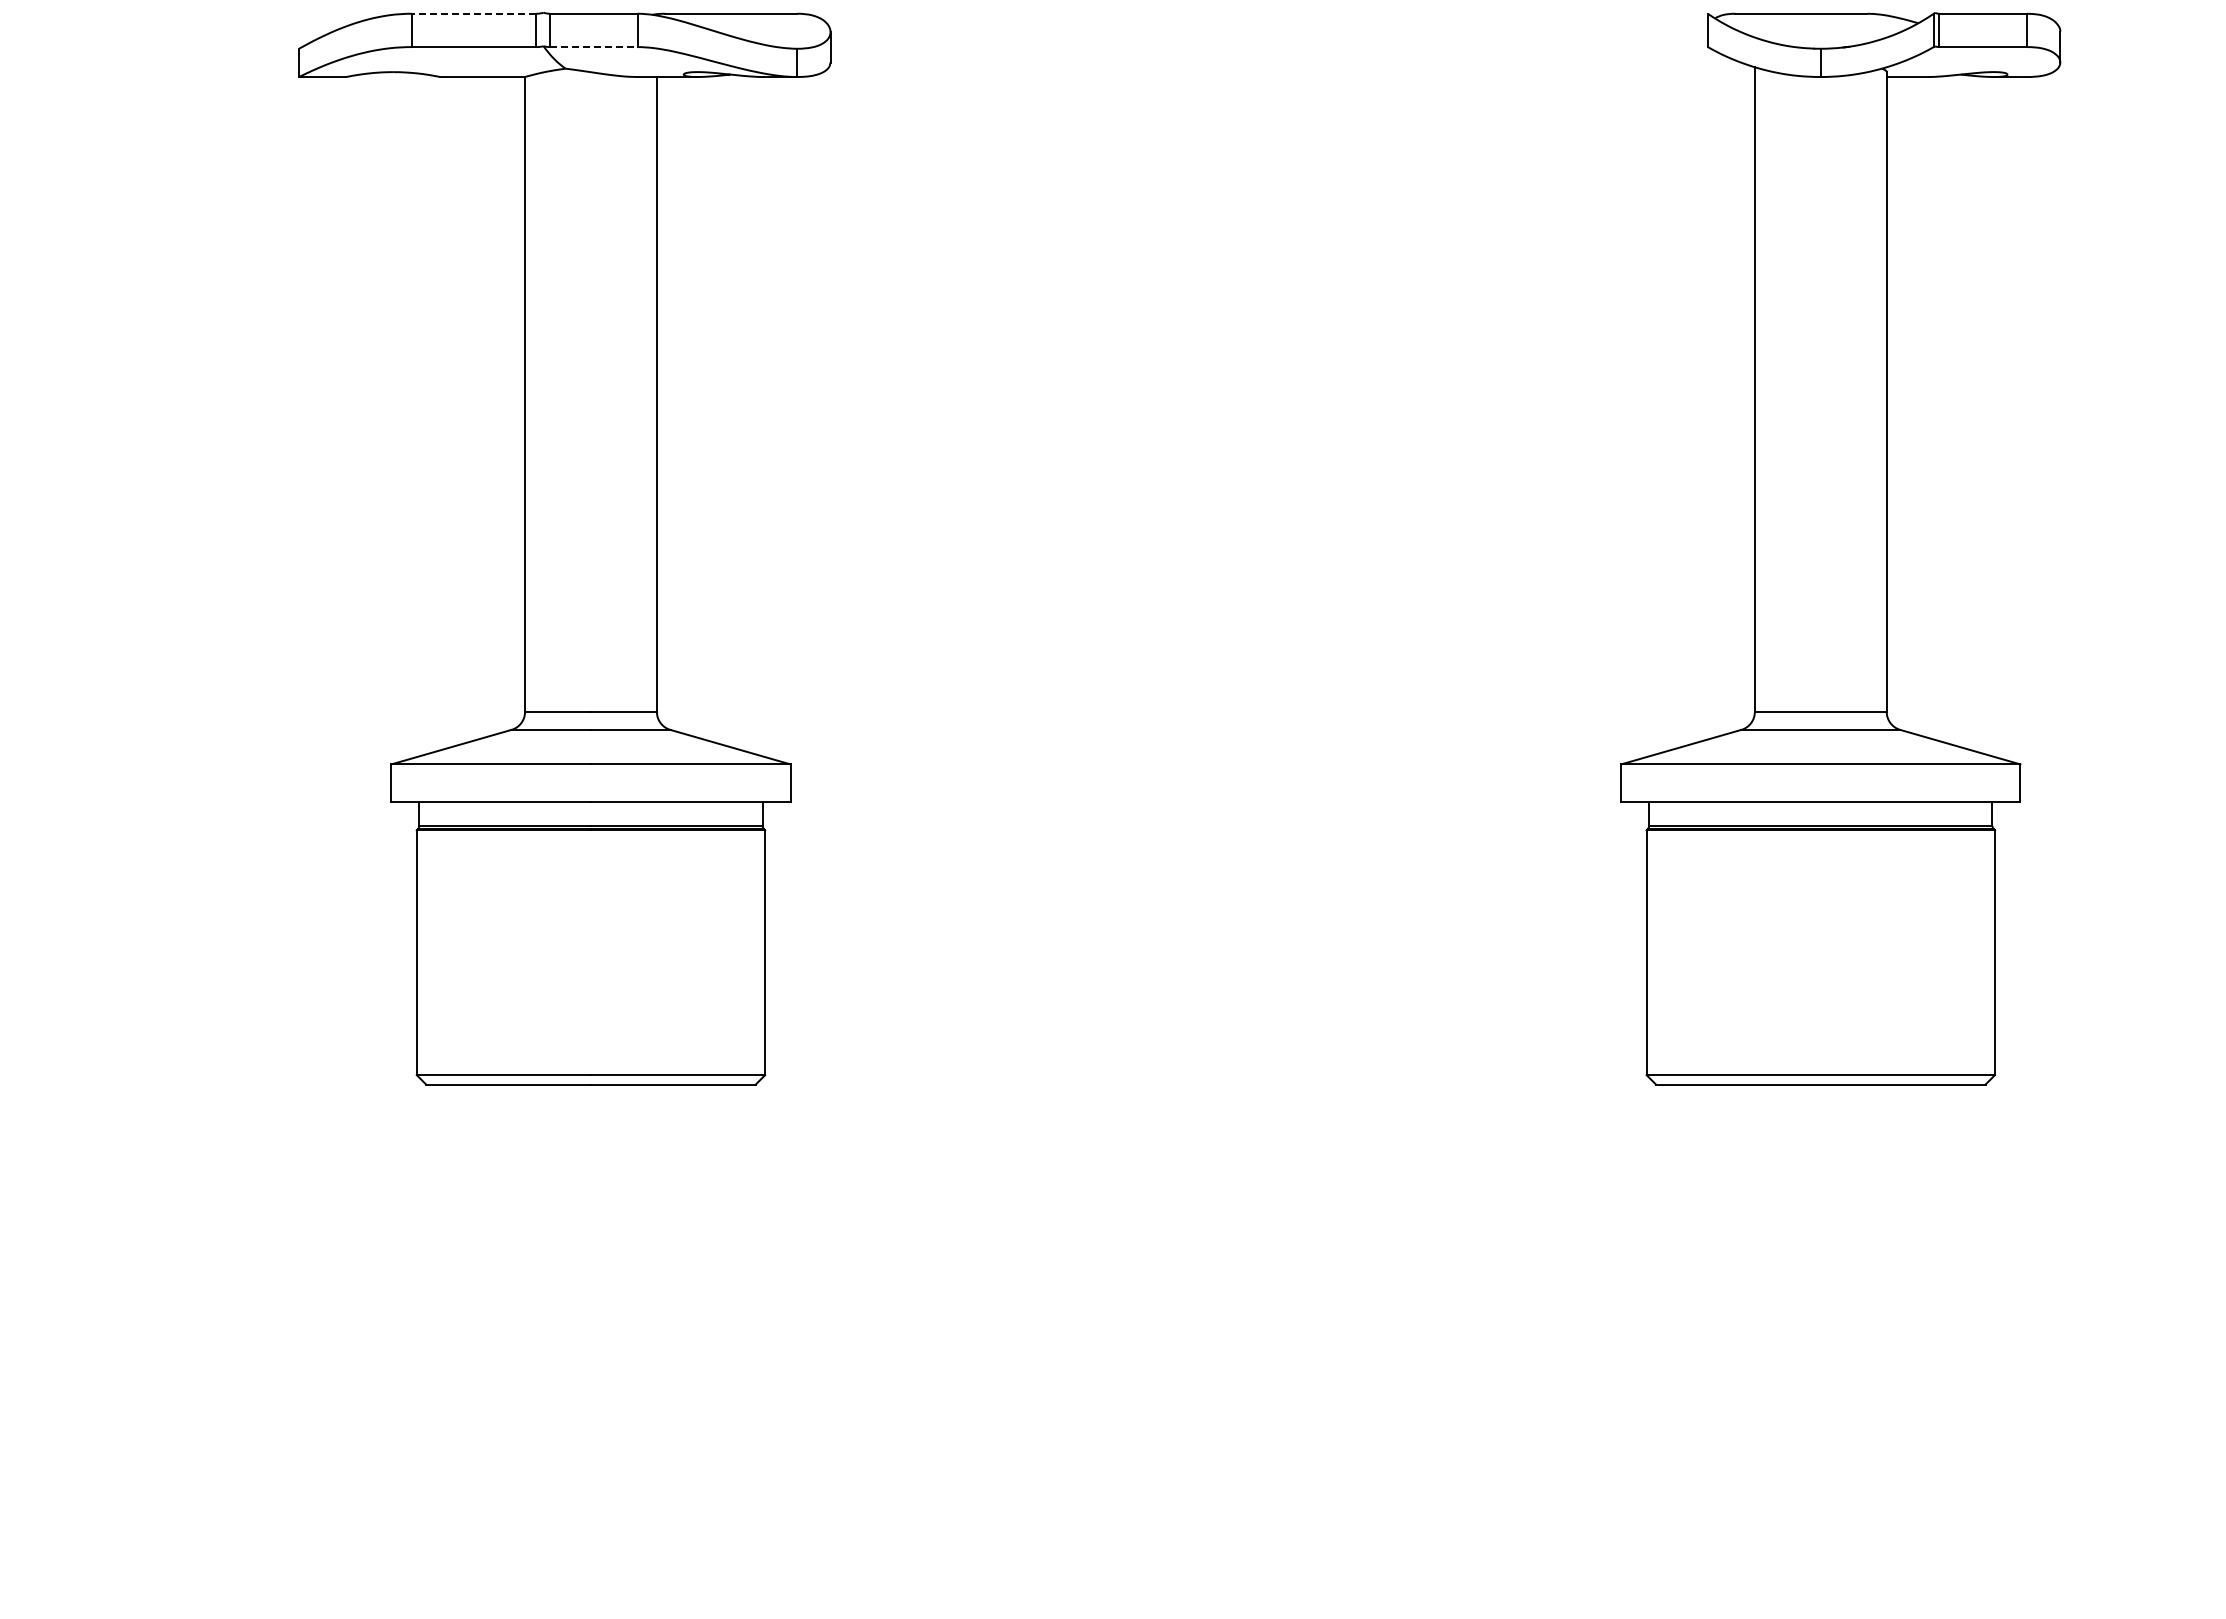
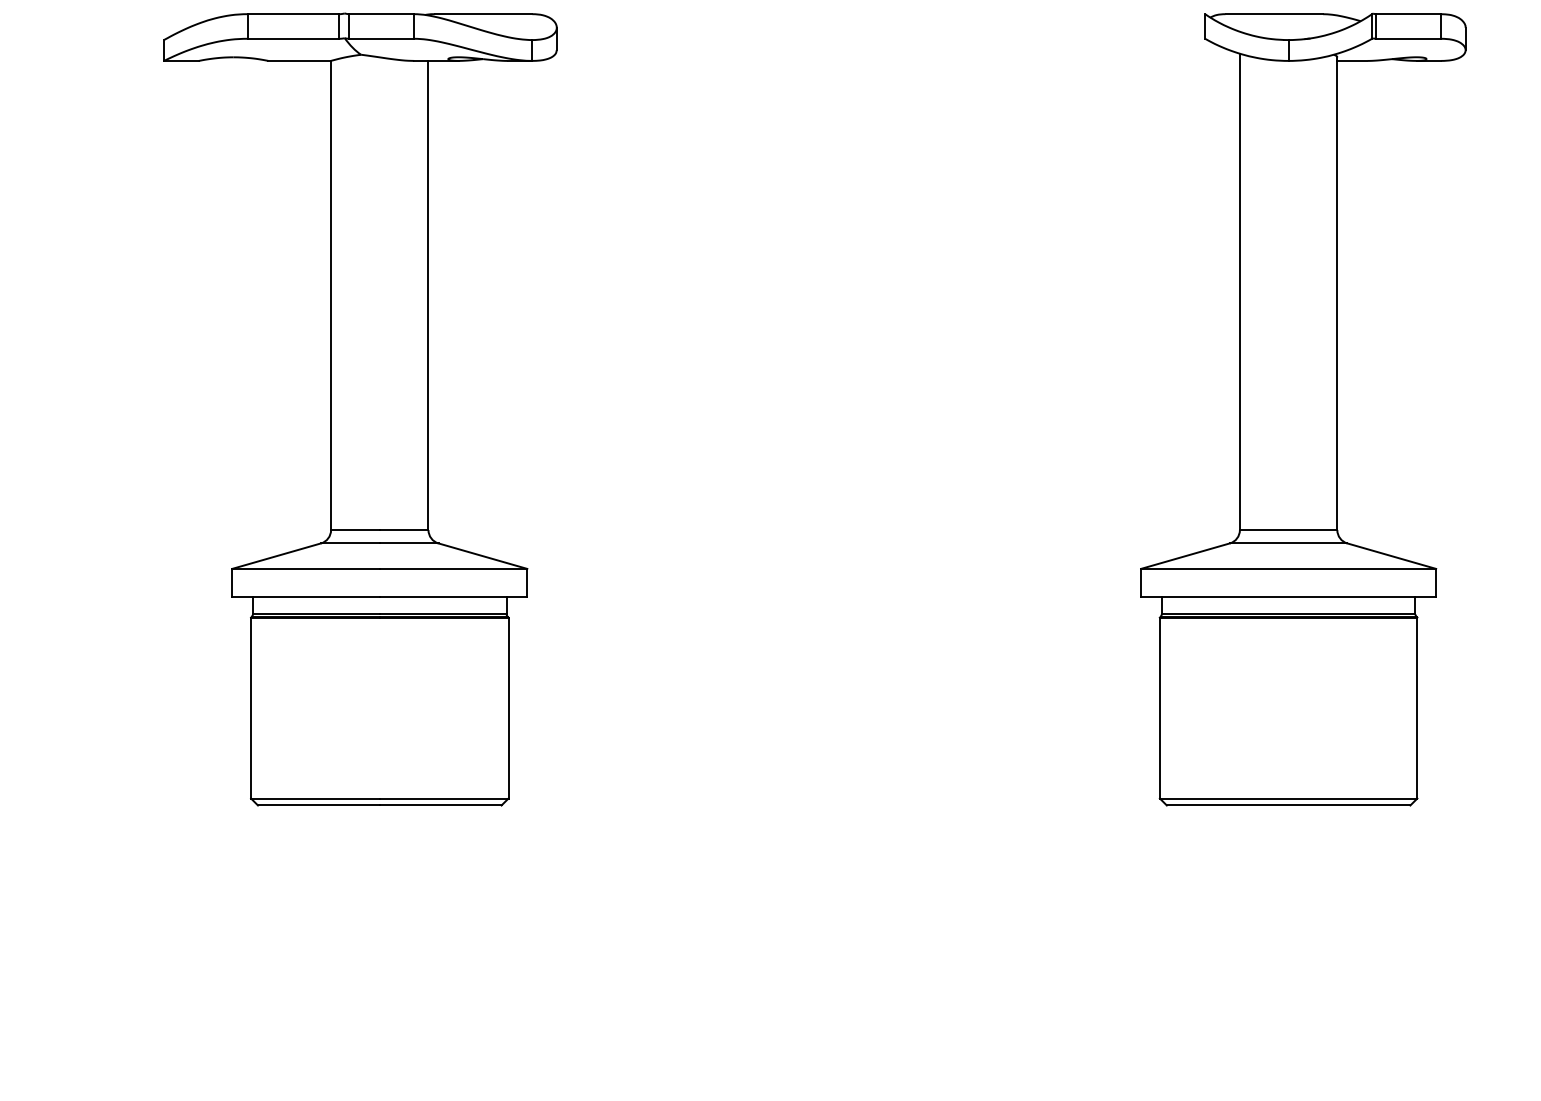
line: (473, 13) -> (292, 13), dashed -> solid
line: (593, 47) -> (381, 39), dashed -> solid

